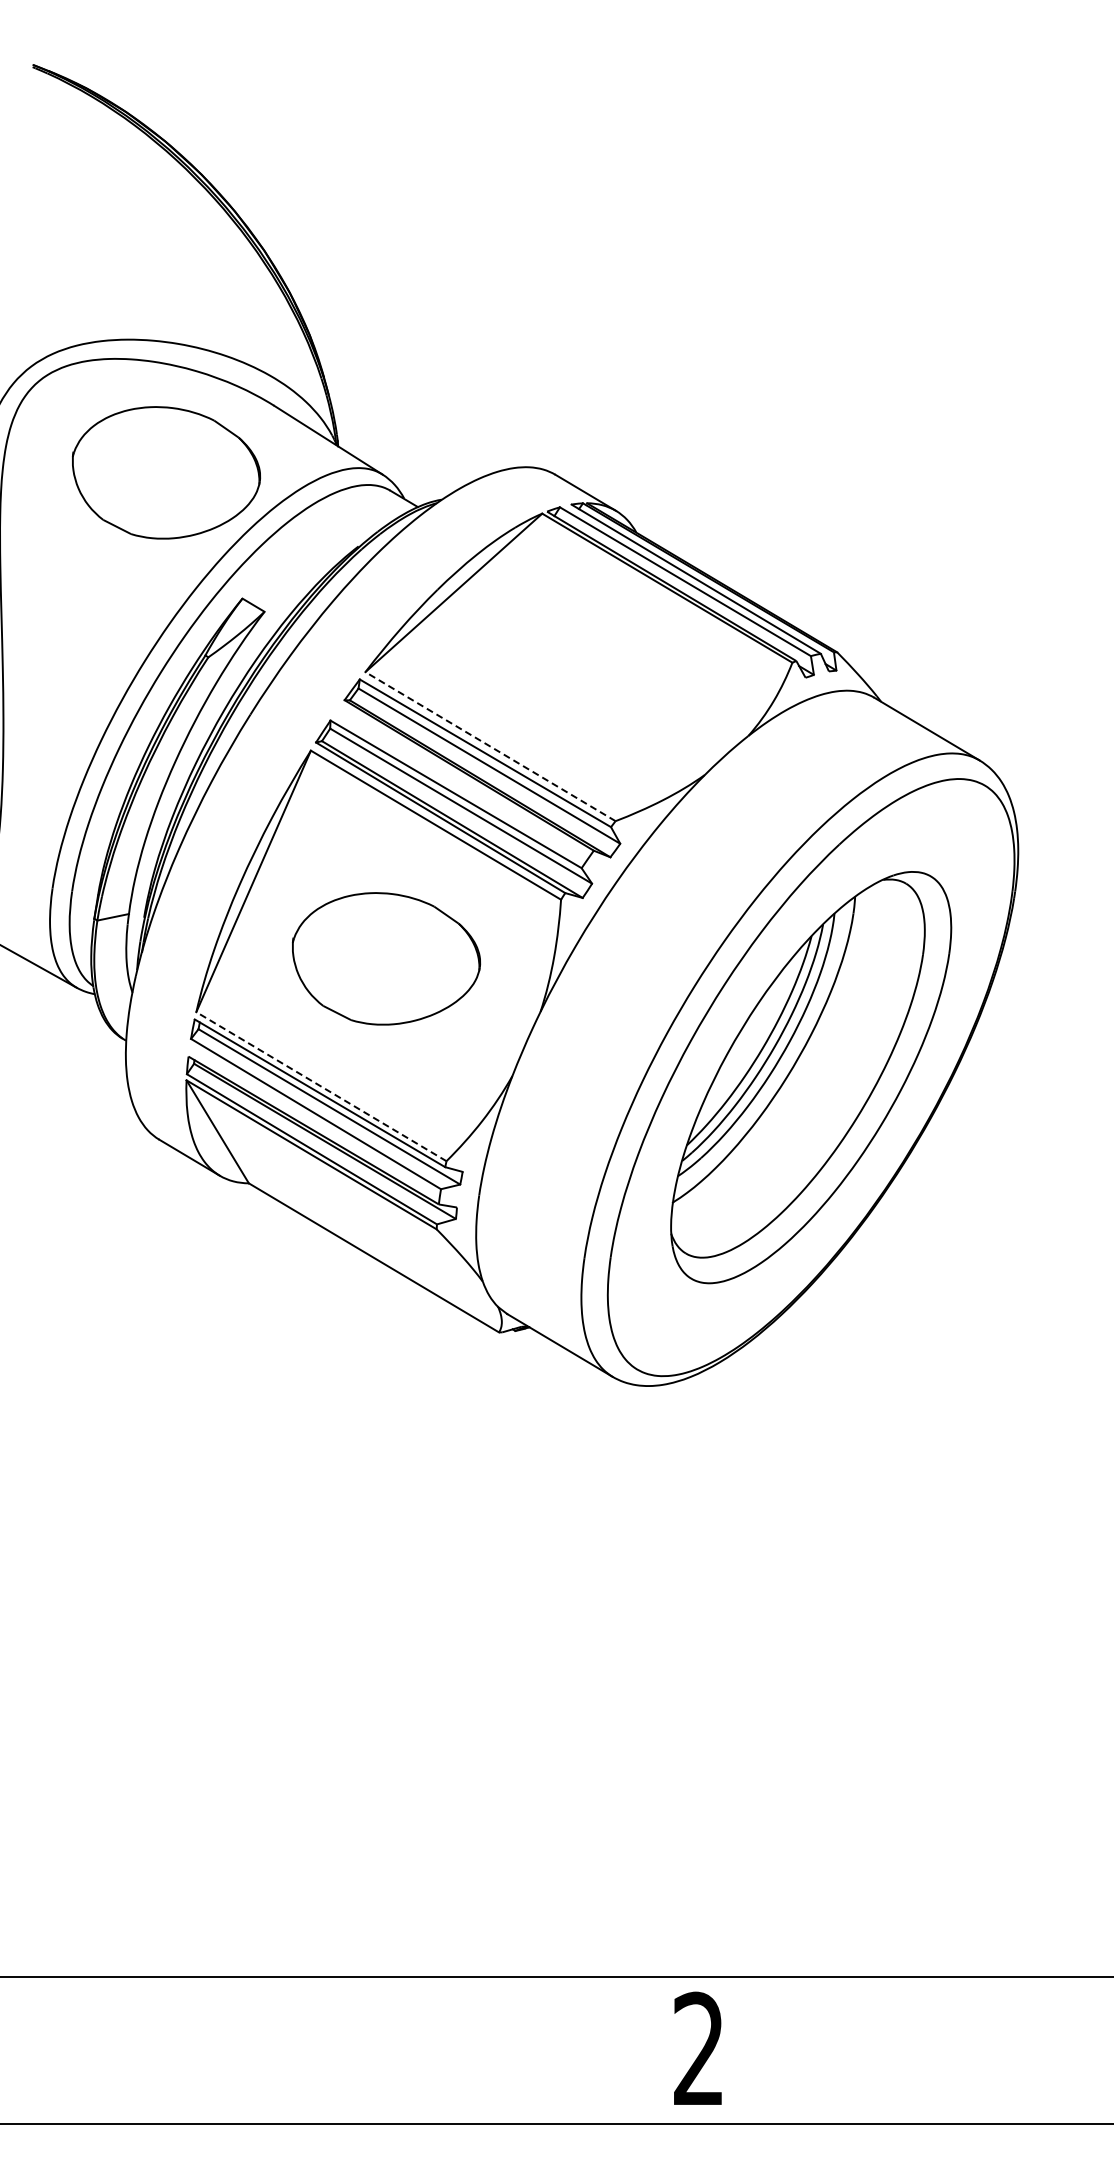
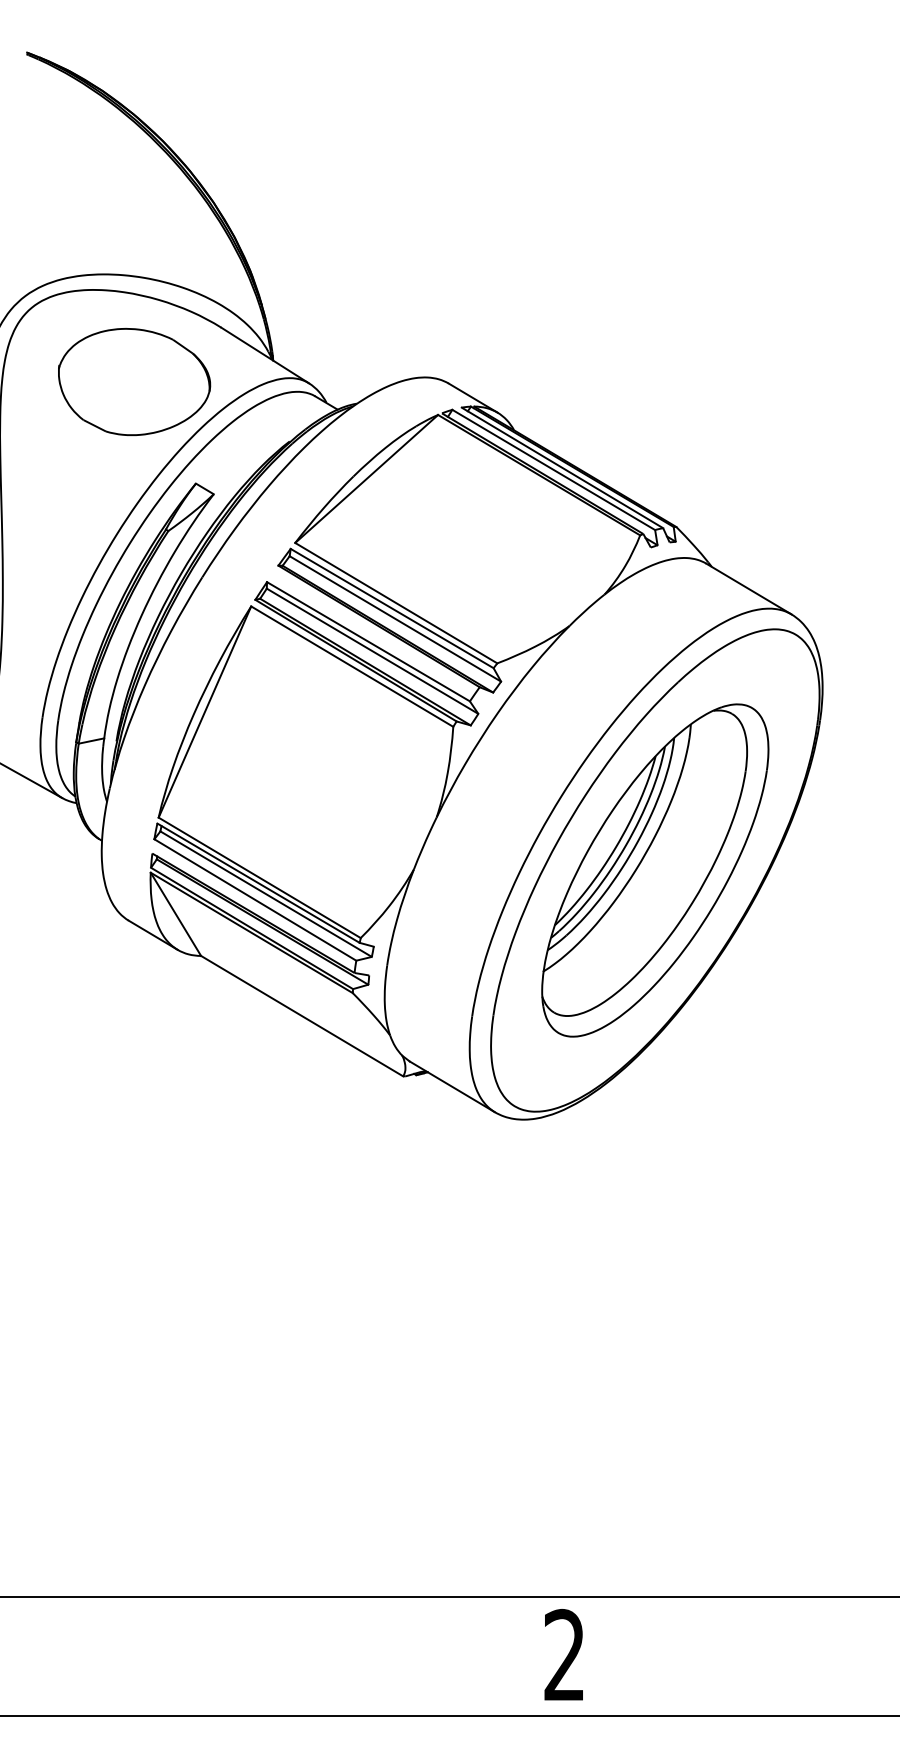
line: (490, 746) -> (396, 603), dashed -> solid
part: (386, 958) -> (312, 774), removed
line: (321, 1086) -> (259, 877), dashed -> solid

